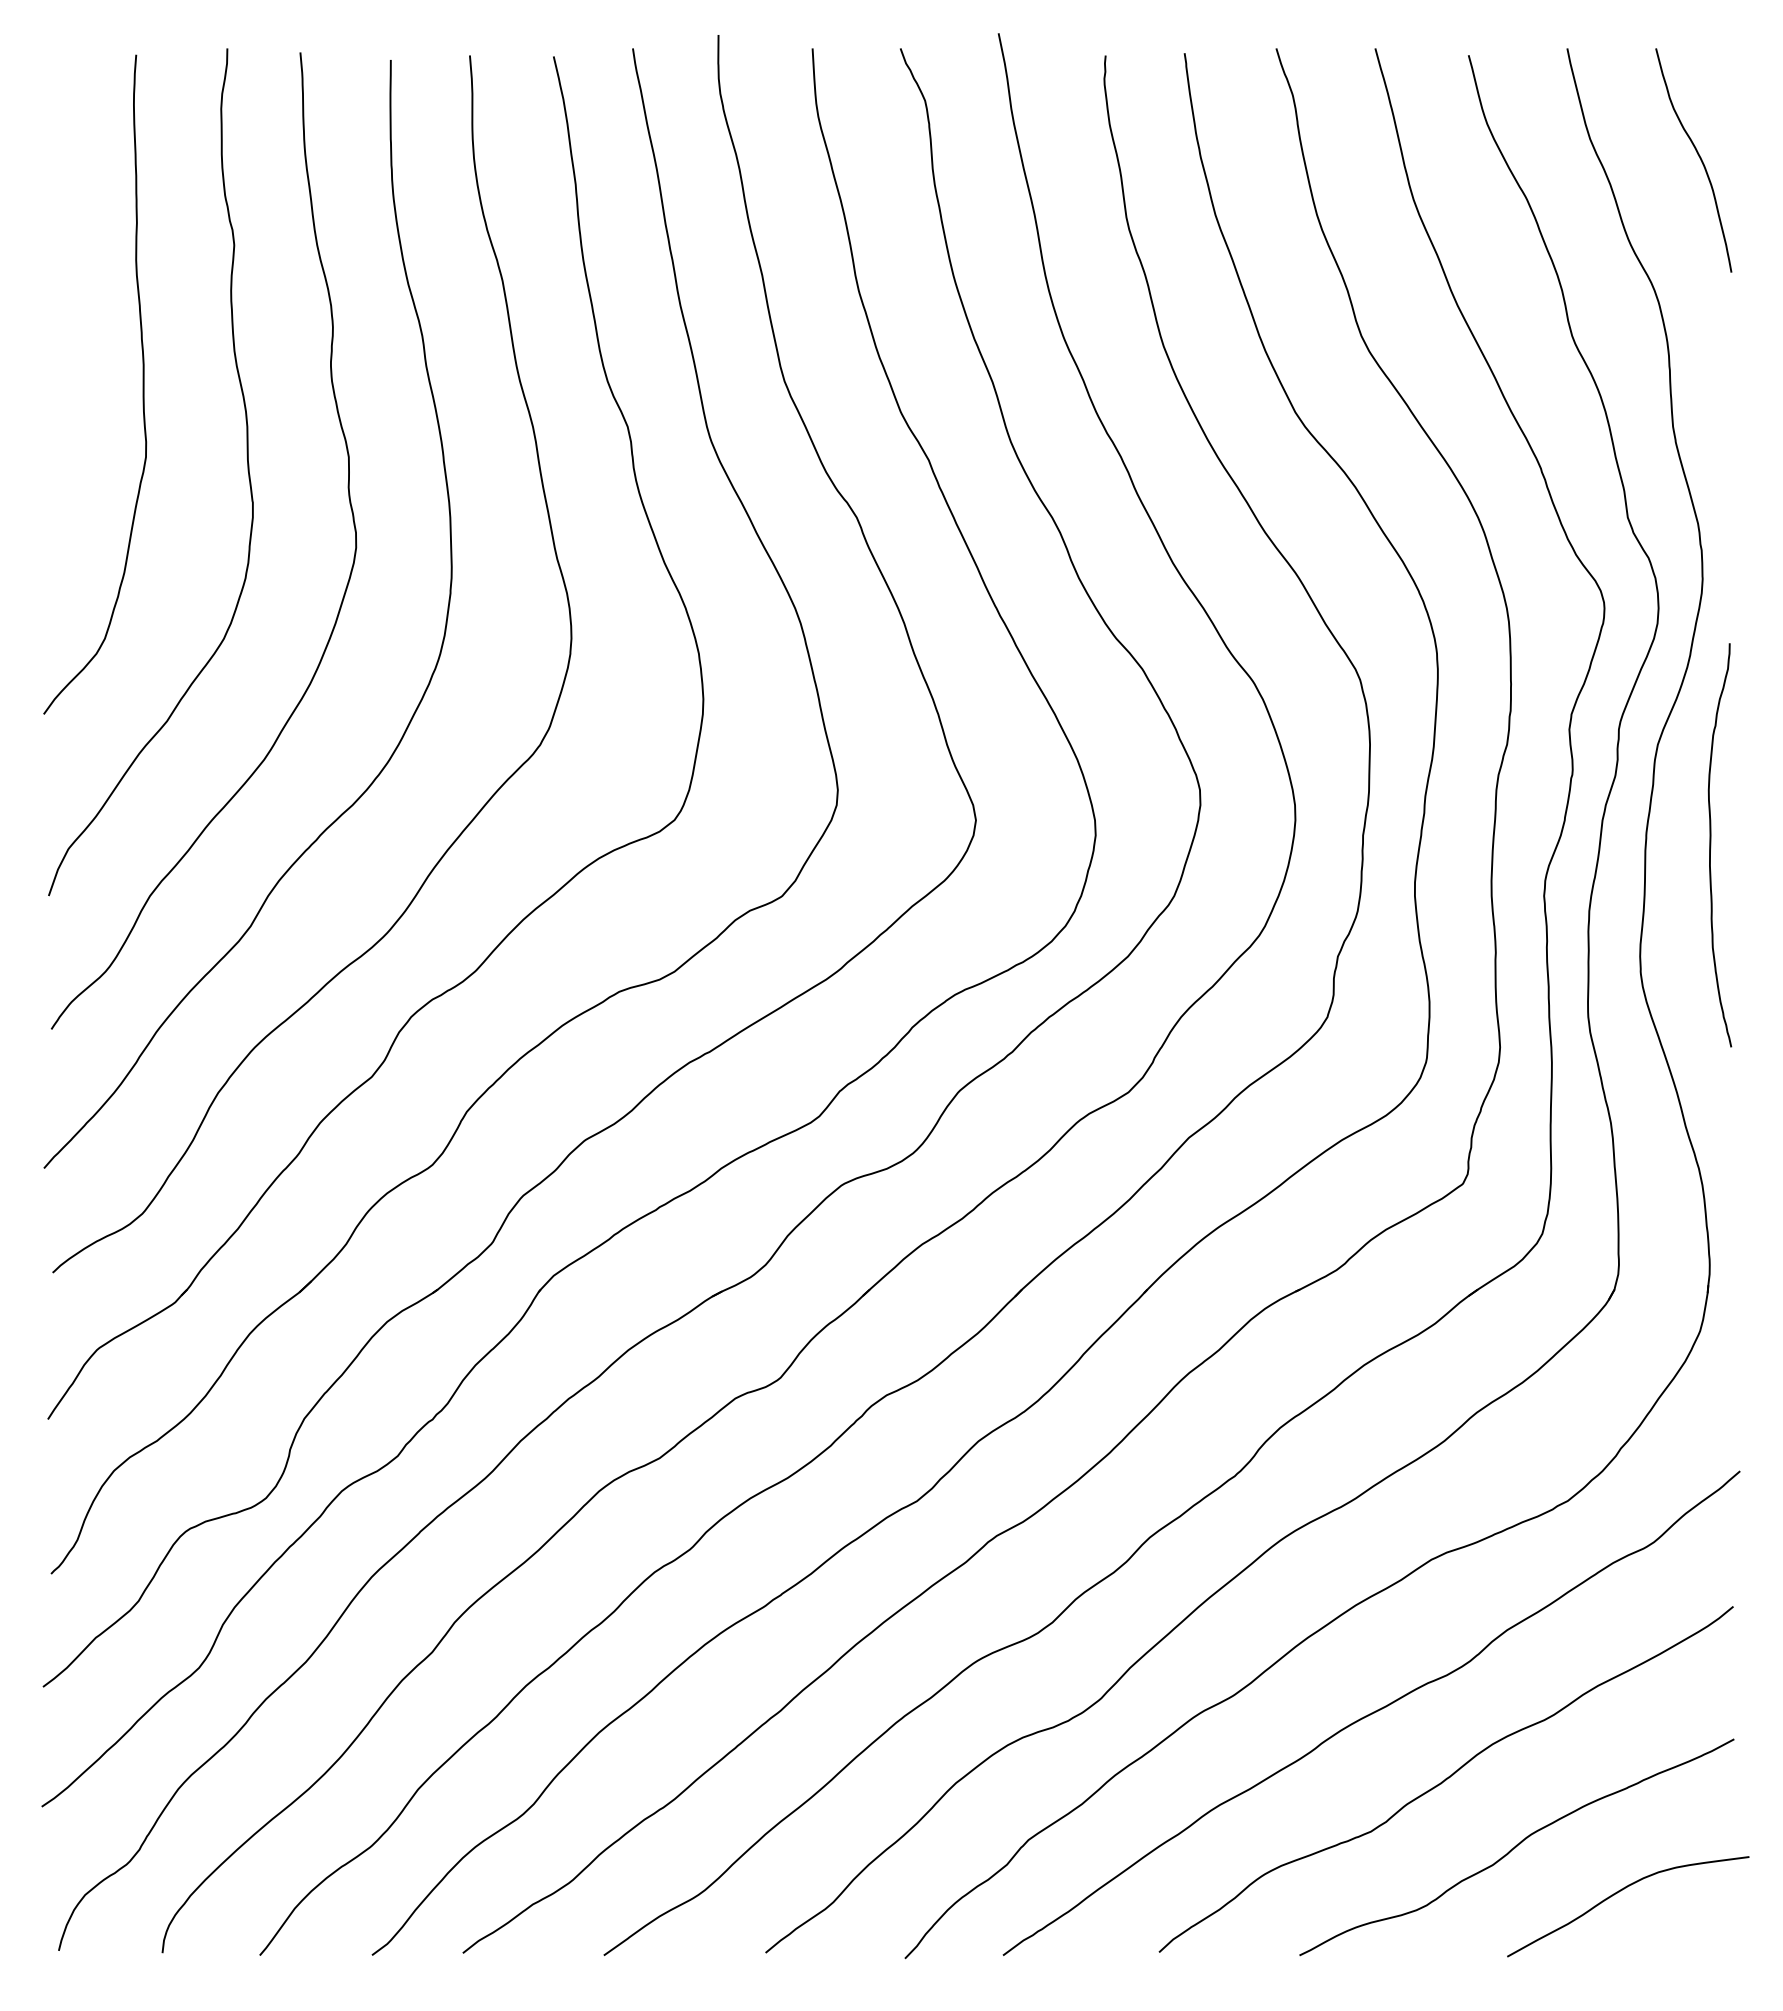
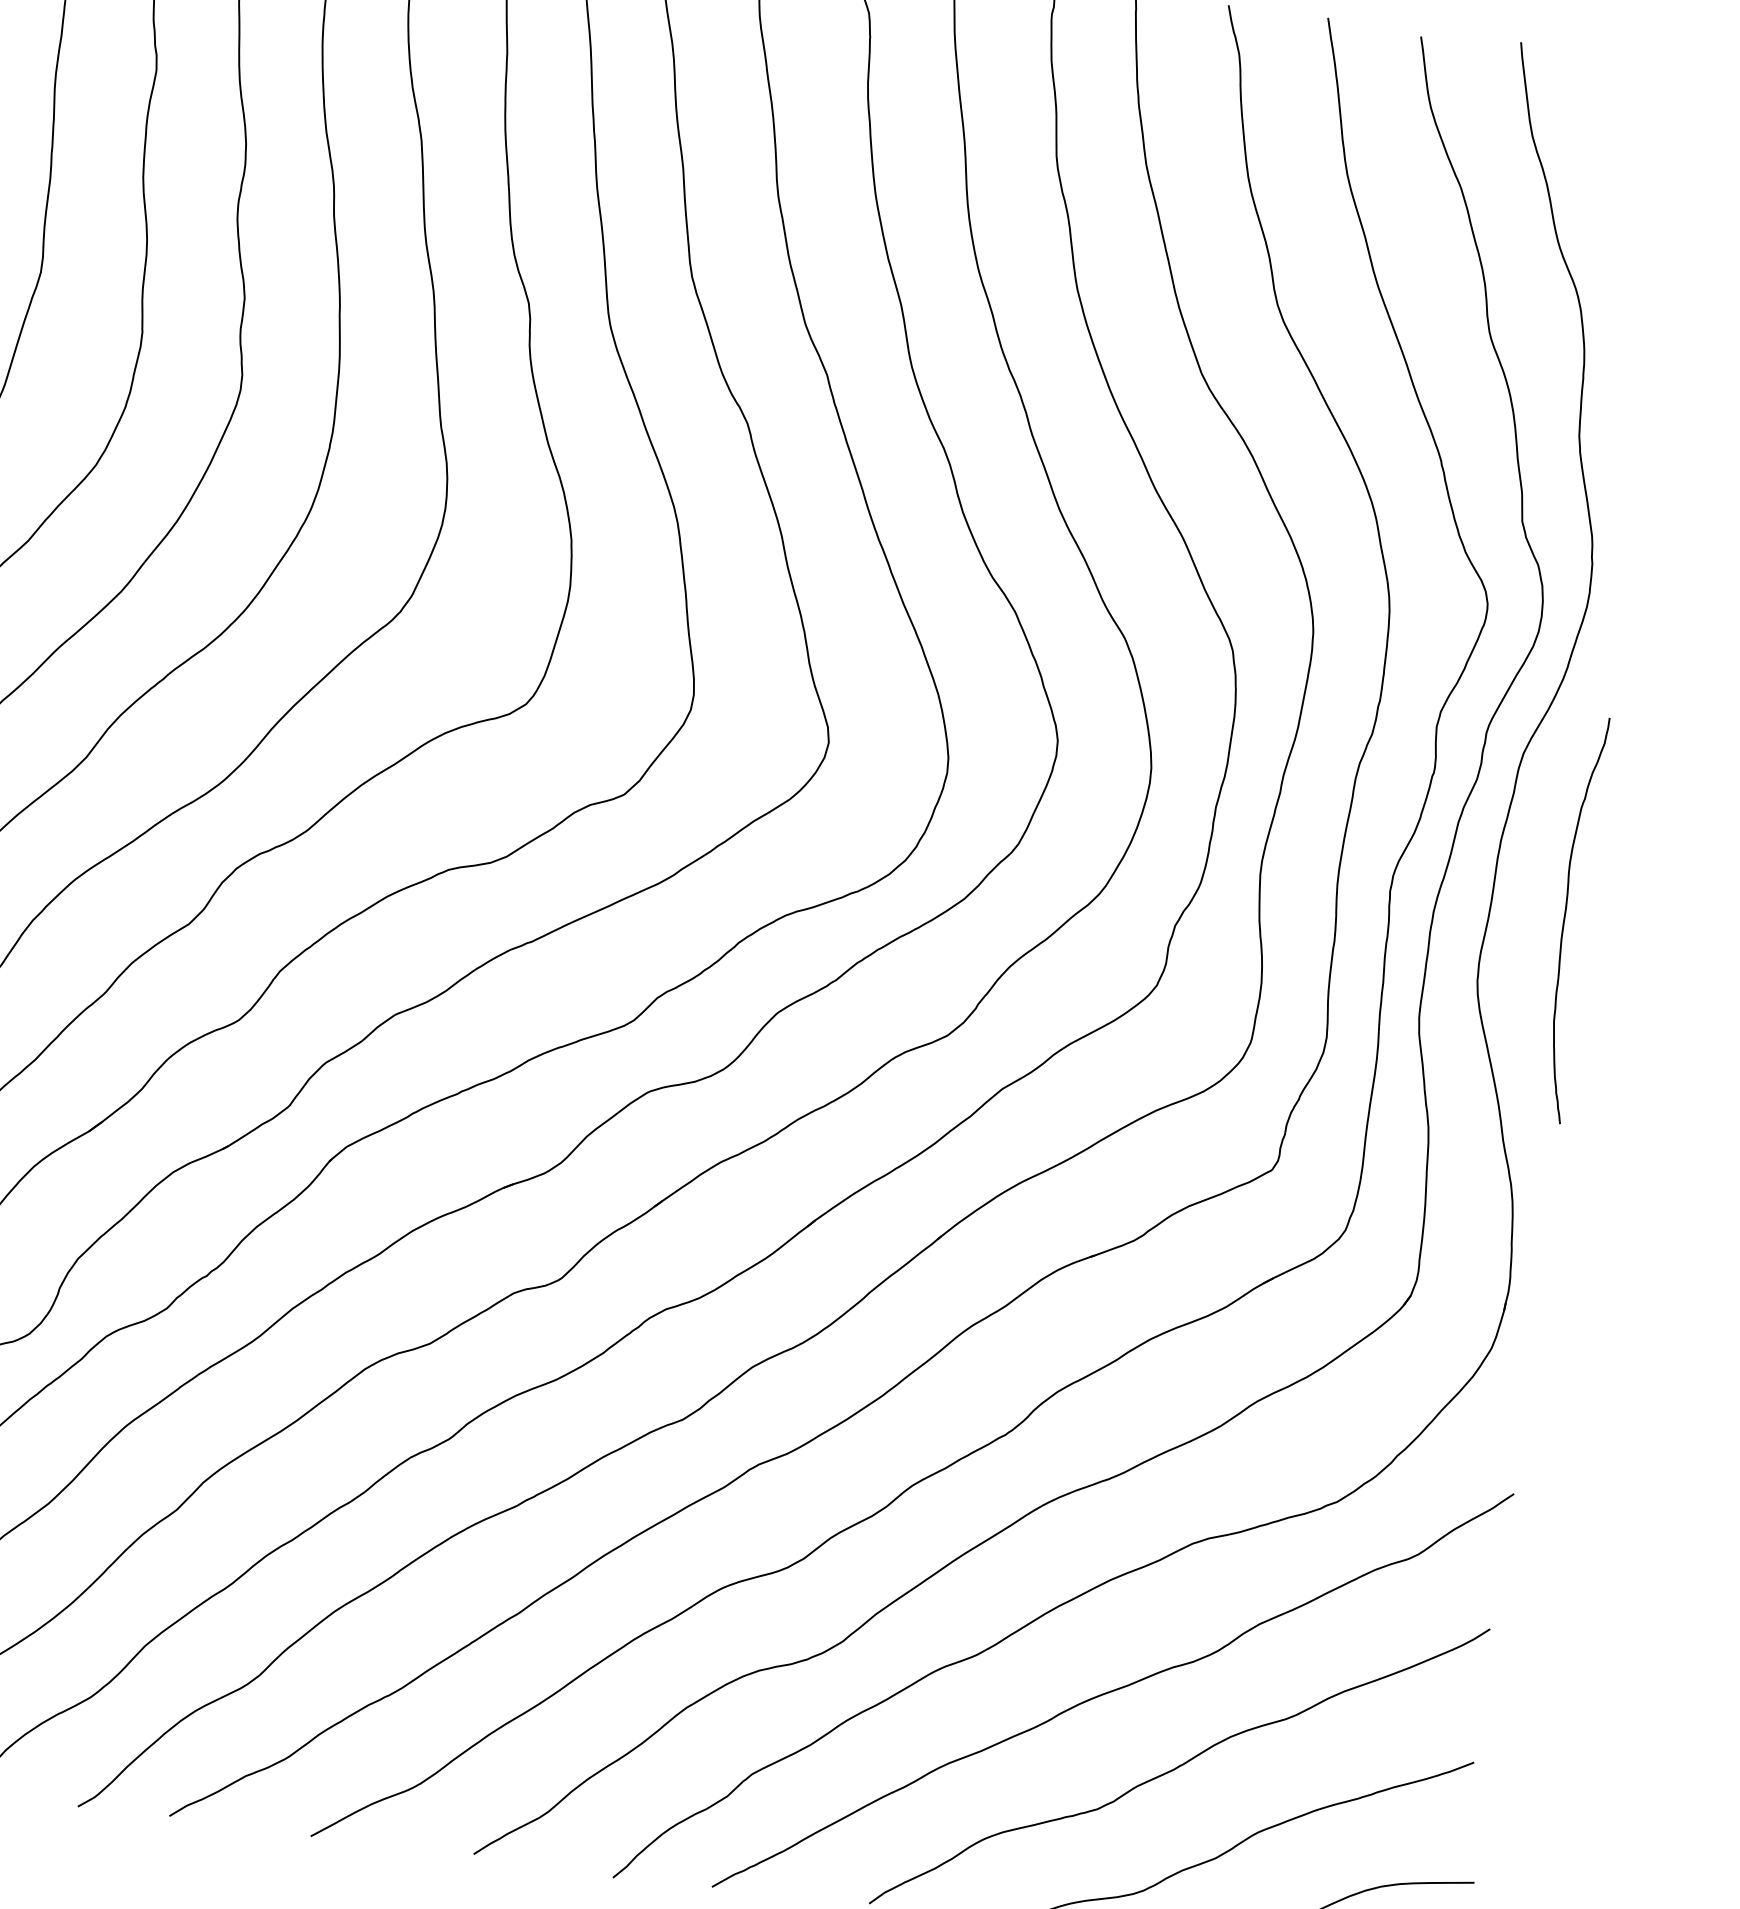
curve: (1699, 158) -> (1639, 169), removed
curve: (1711, 845) -> (1565, 918), moved

